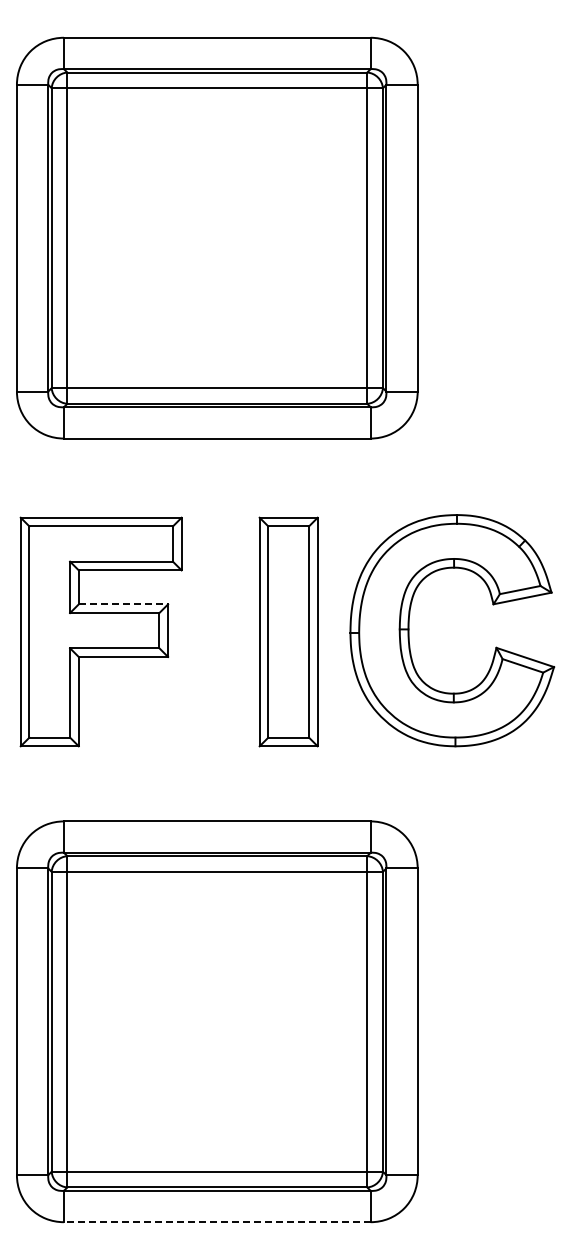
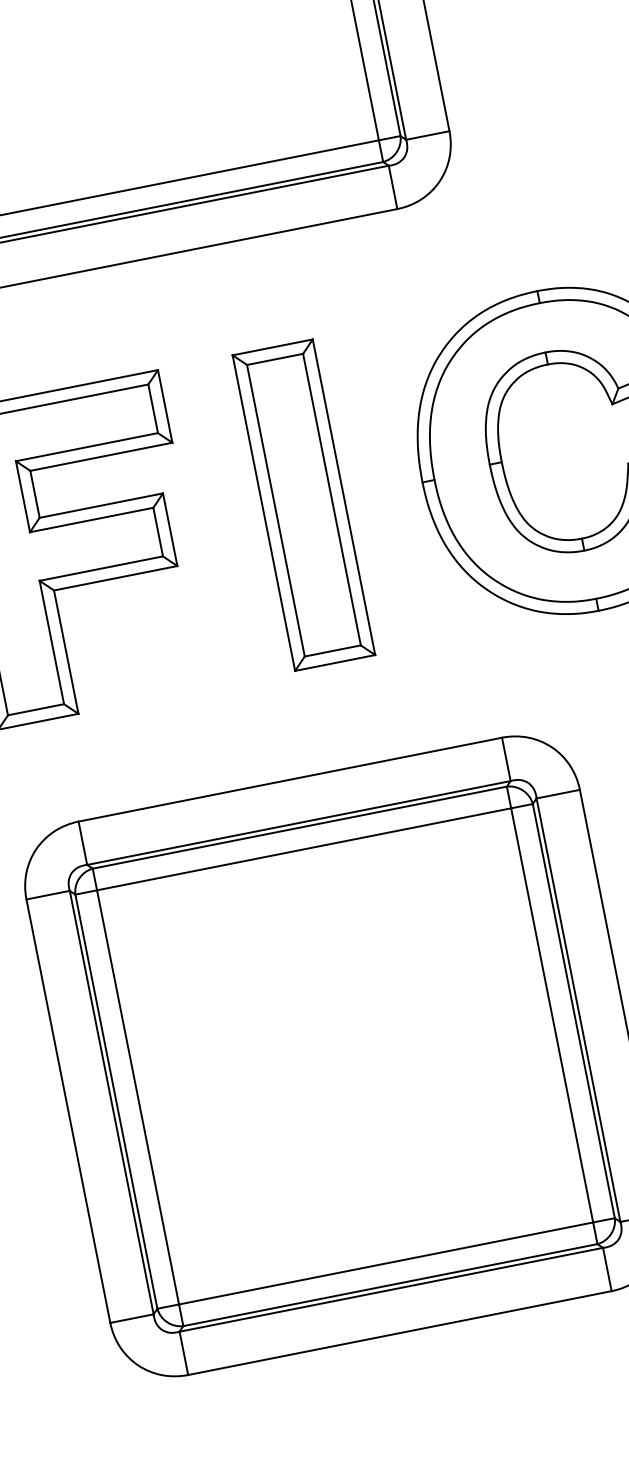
line: (123, 604) -> (101, 505), dashed -> solid
part: (288, 631) -> (303, 504), moved
line: (216, 1222) -> (398, 1333), dashed -> solid

